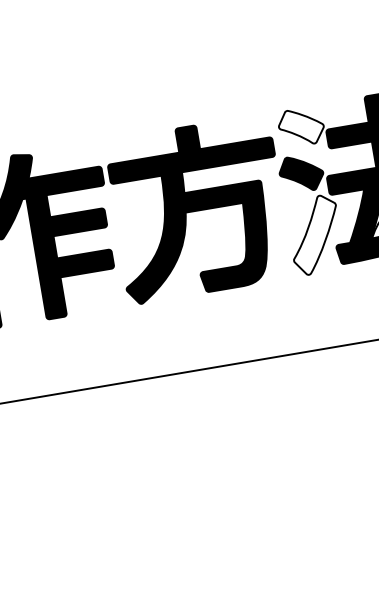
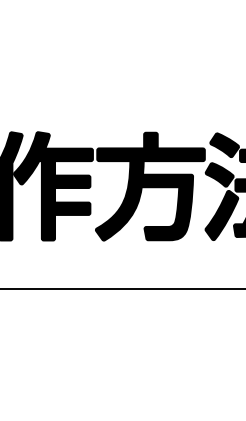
fill: (301, 127) -> (224, 145), added
fill: (314, 235) -> (221, 215), added

